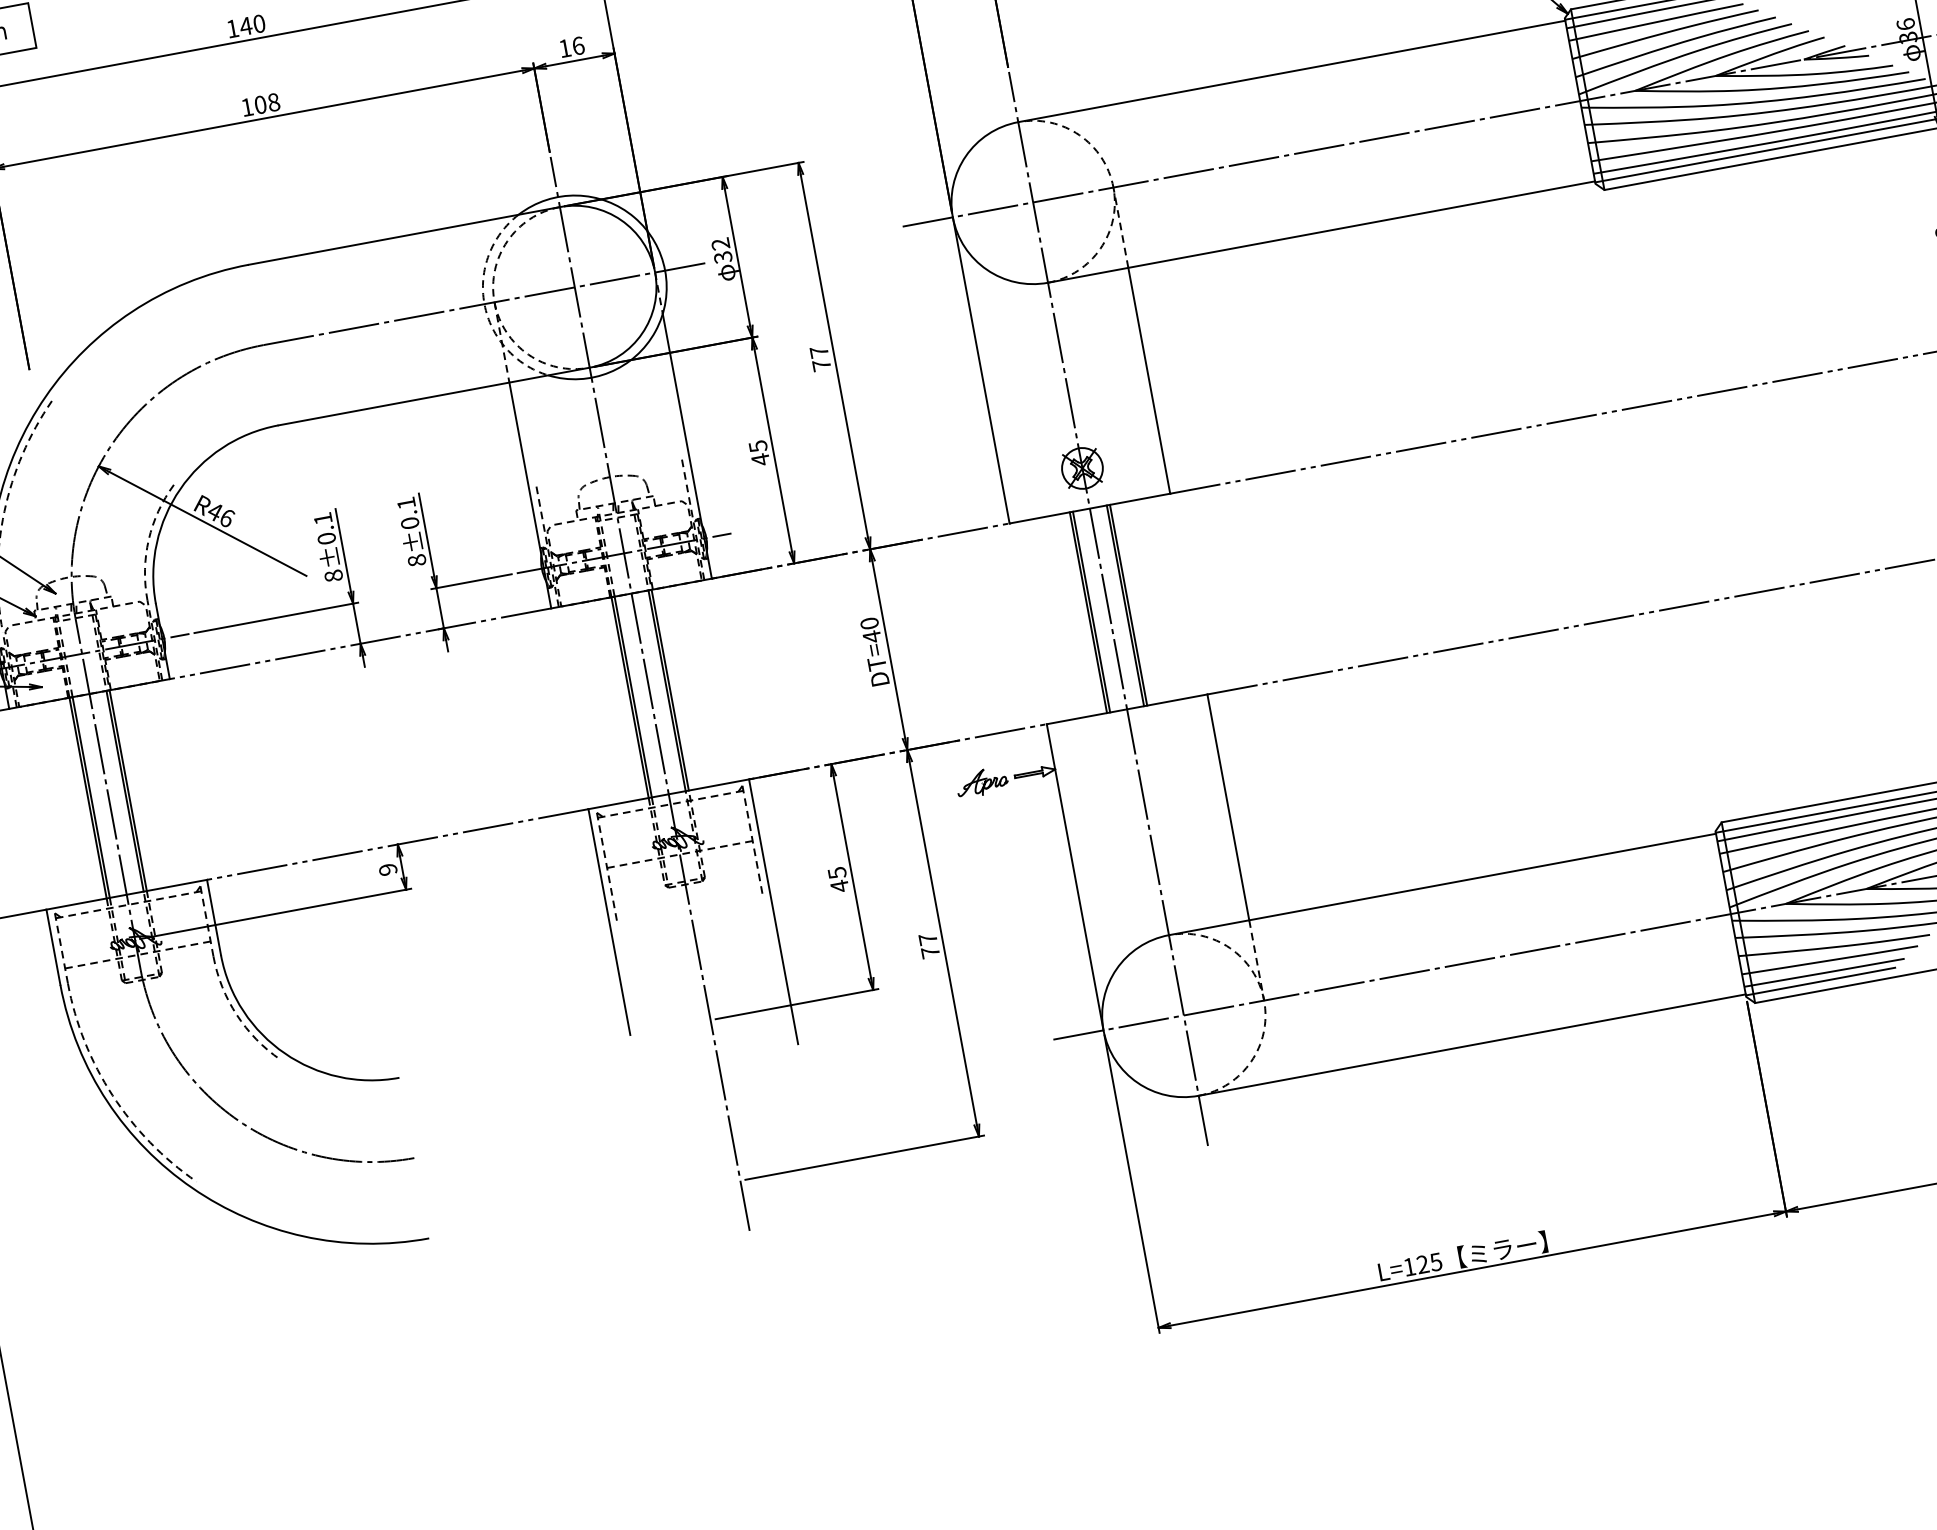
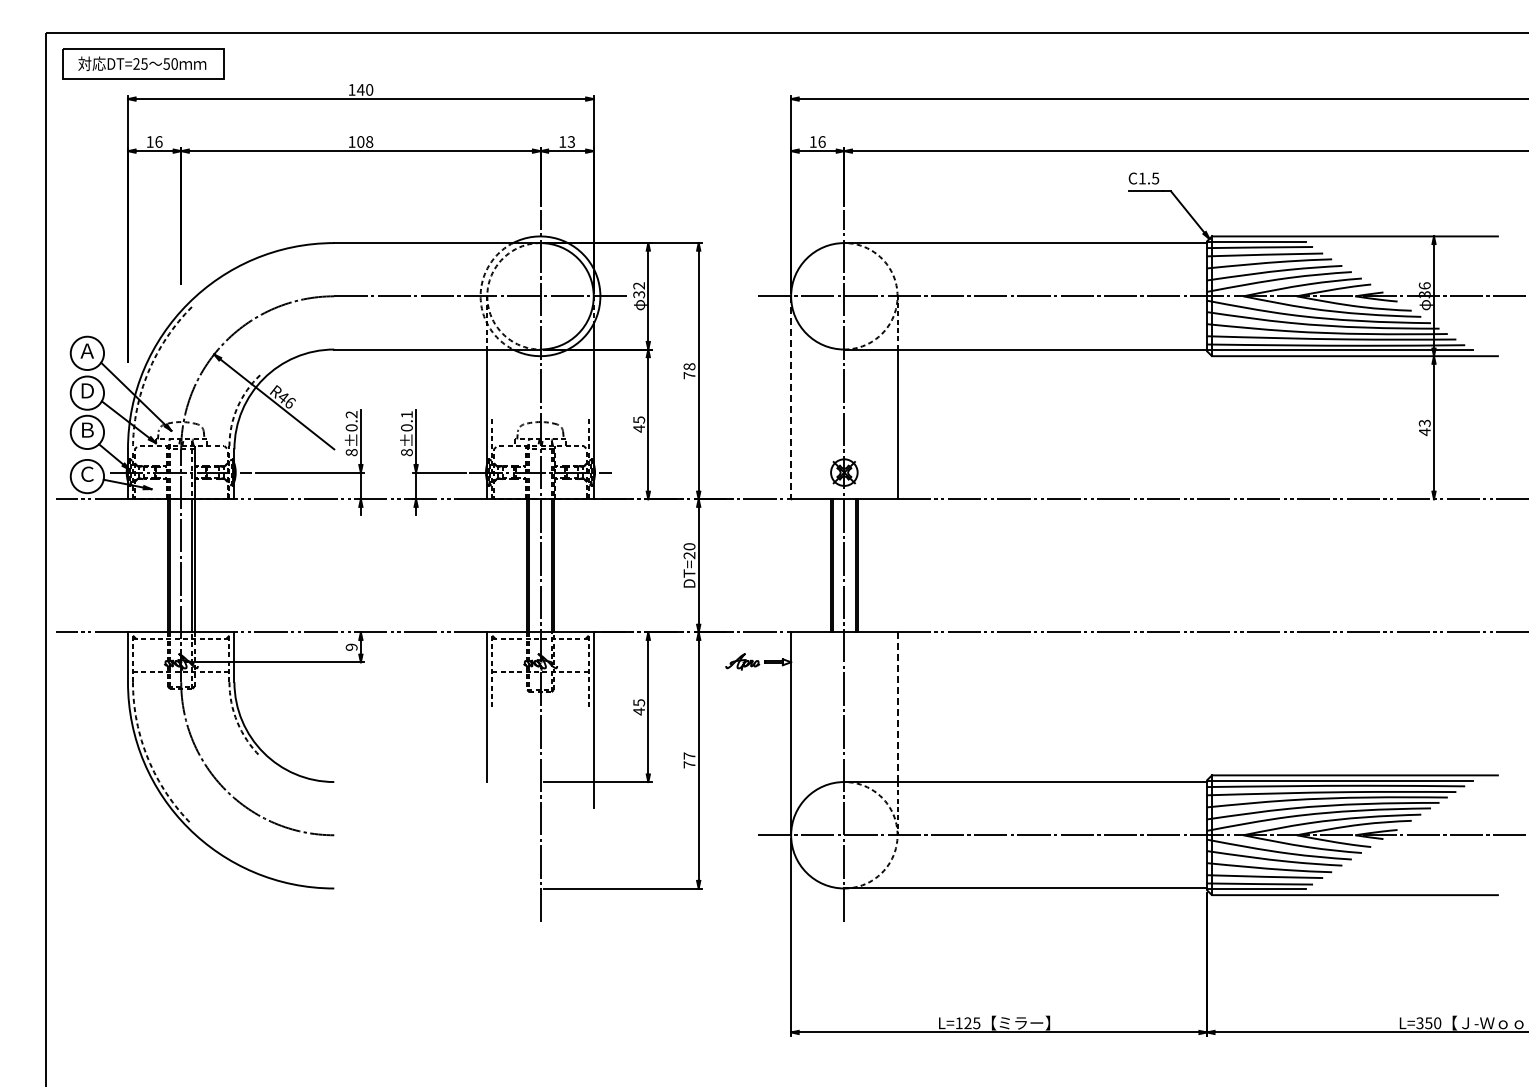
text: (578, 45) -> (571, 141), 16 -> 13
text: (819, 351) -> (689, 366), 77 -> 78
line: (981, 371) -> (791, 398), solid -> dashed
text: (322, 518) -> (351, 414), 8±0.1 -> 8±0.2
text: (872, 636) -> (689, 555), DT=40 -> DT=20
line: (1228, 807) -> (897, 707), solid -> dashed

